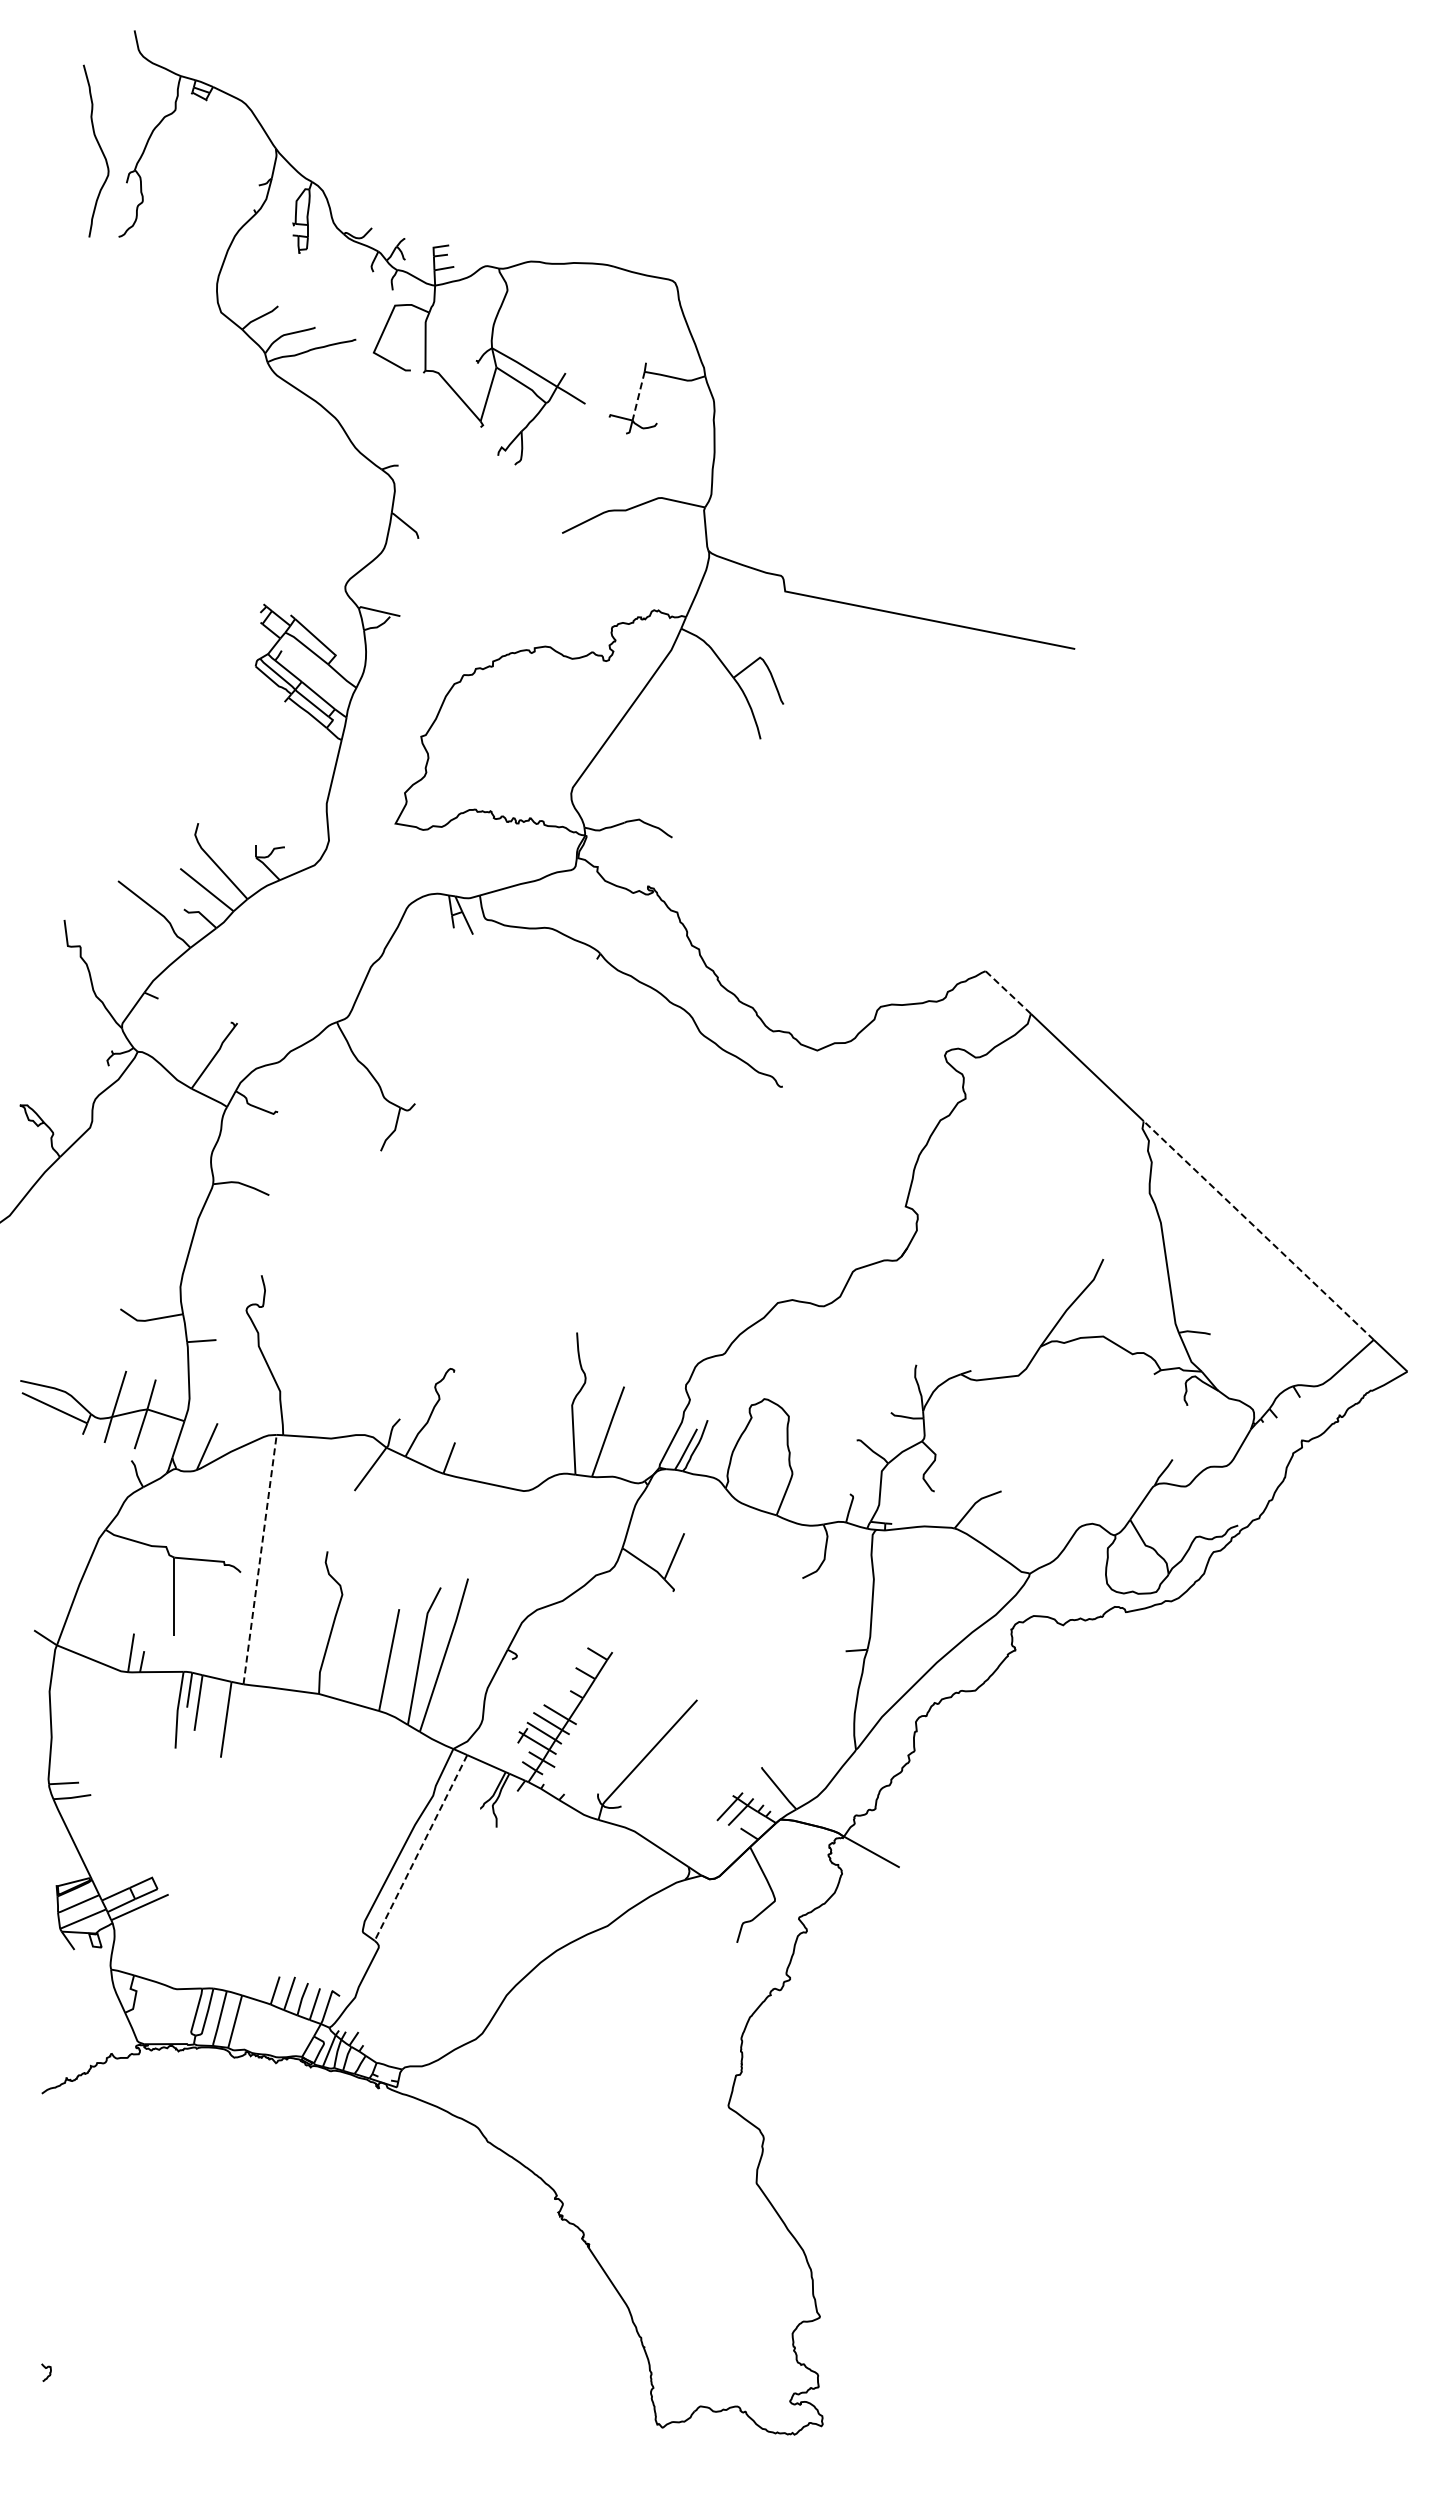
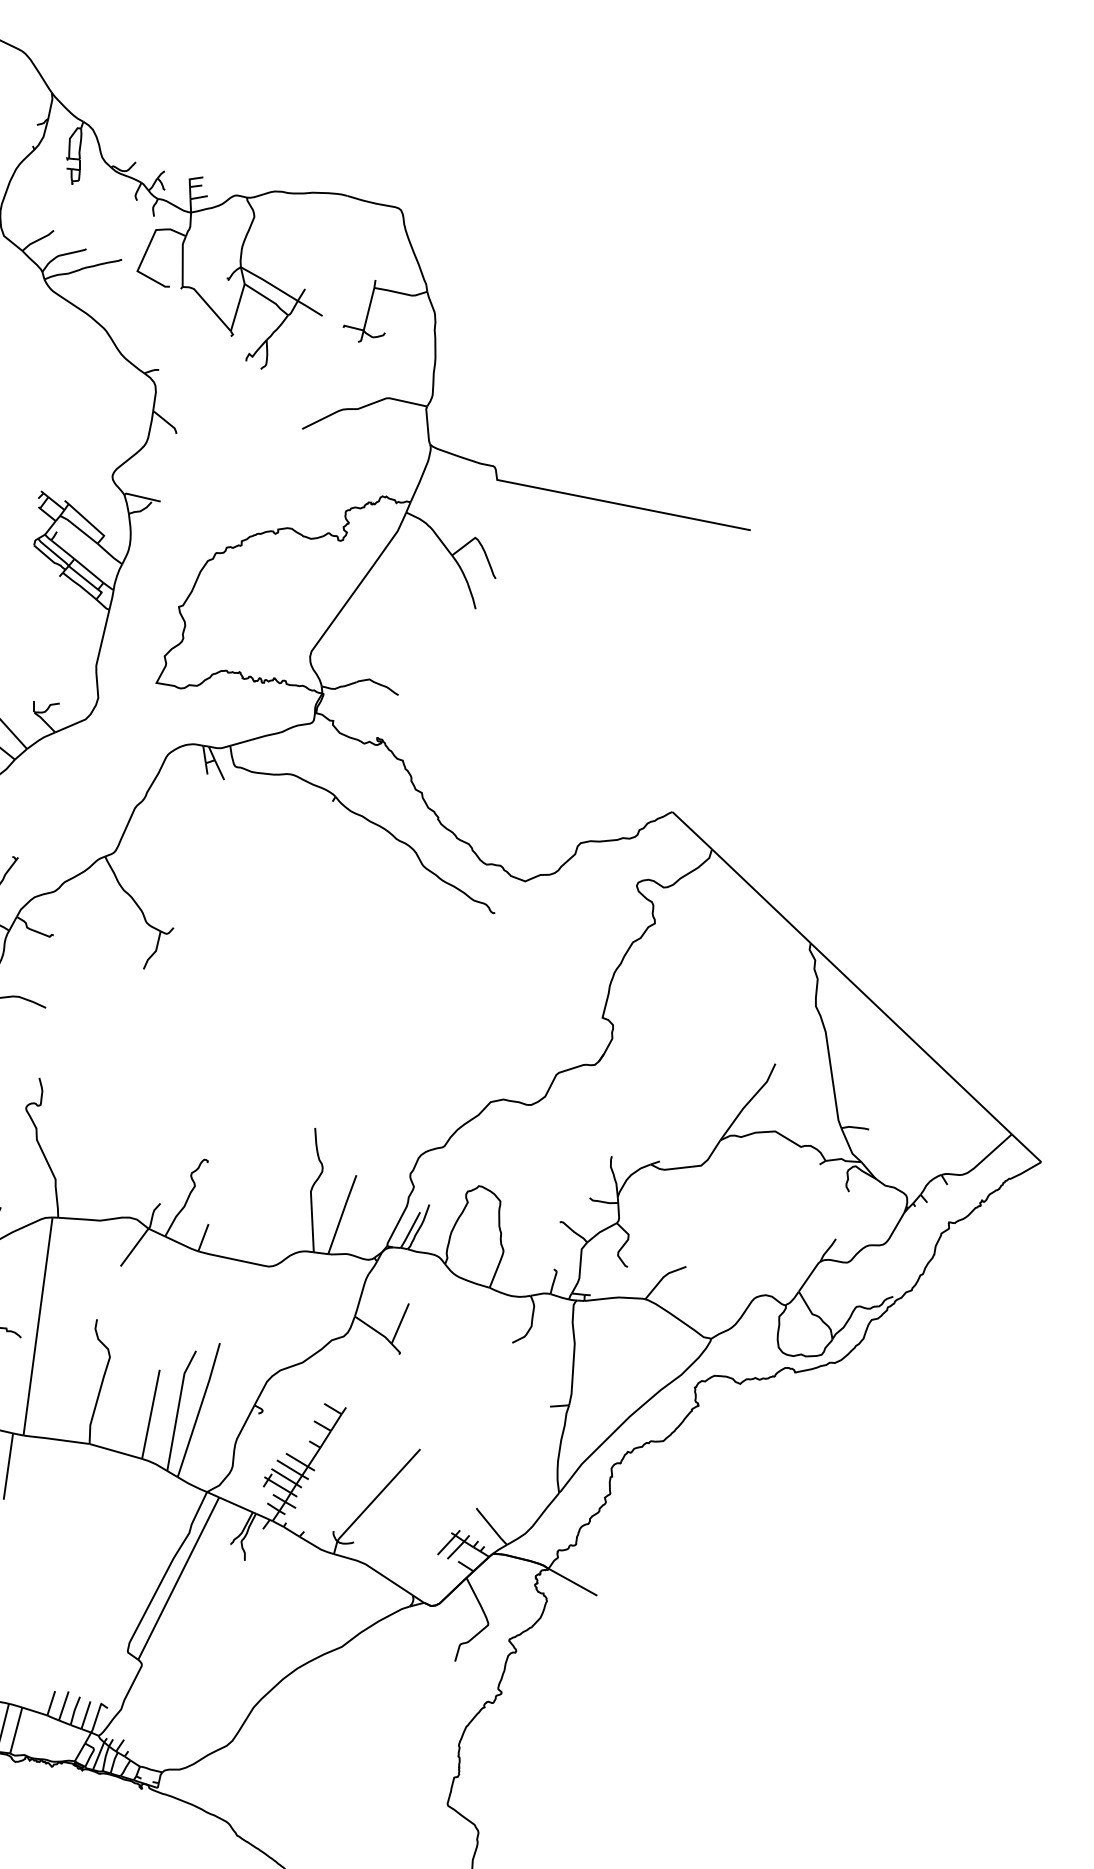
line: (638, 396) -> (368, 309), dashed -> solid
line: (1007, 992) -> (691, 830), dashed -> solid
line: (1258, 1230) -> (911, 1038), dashed -> solid
line: (260, 1559) -> (38, 1326), dashed -> solid
line: (421, 1847) -> (179, 1578), dashed -> solid

